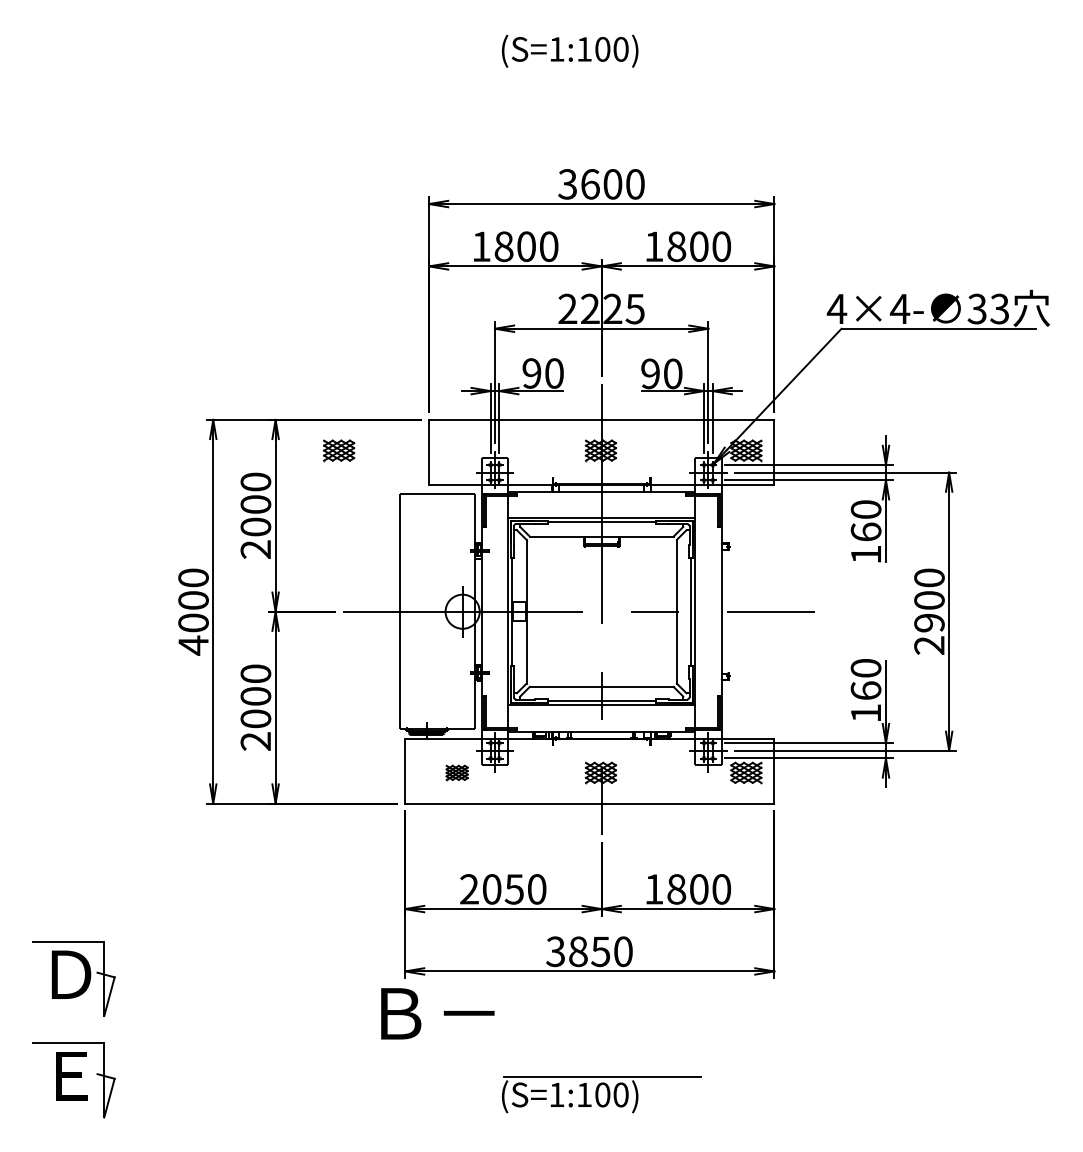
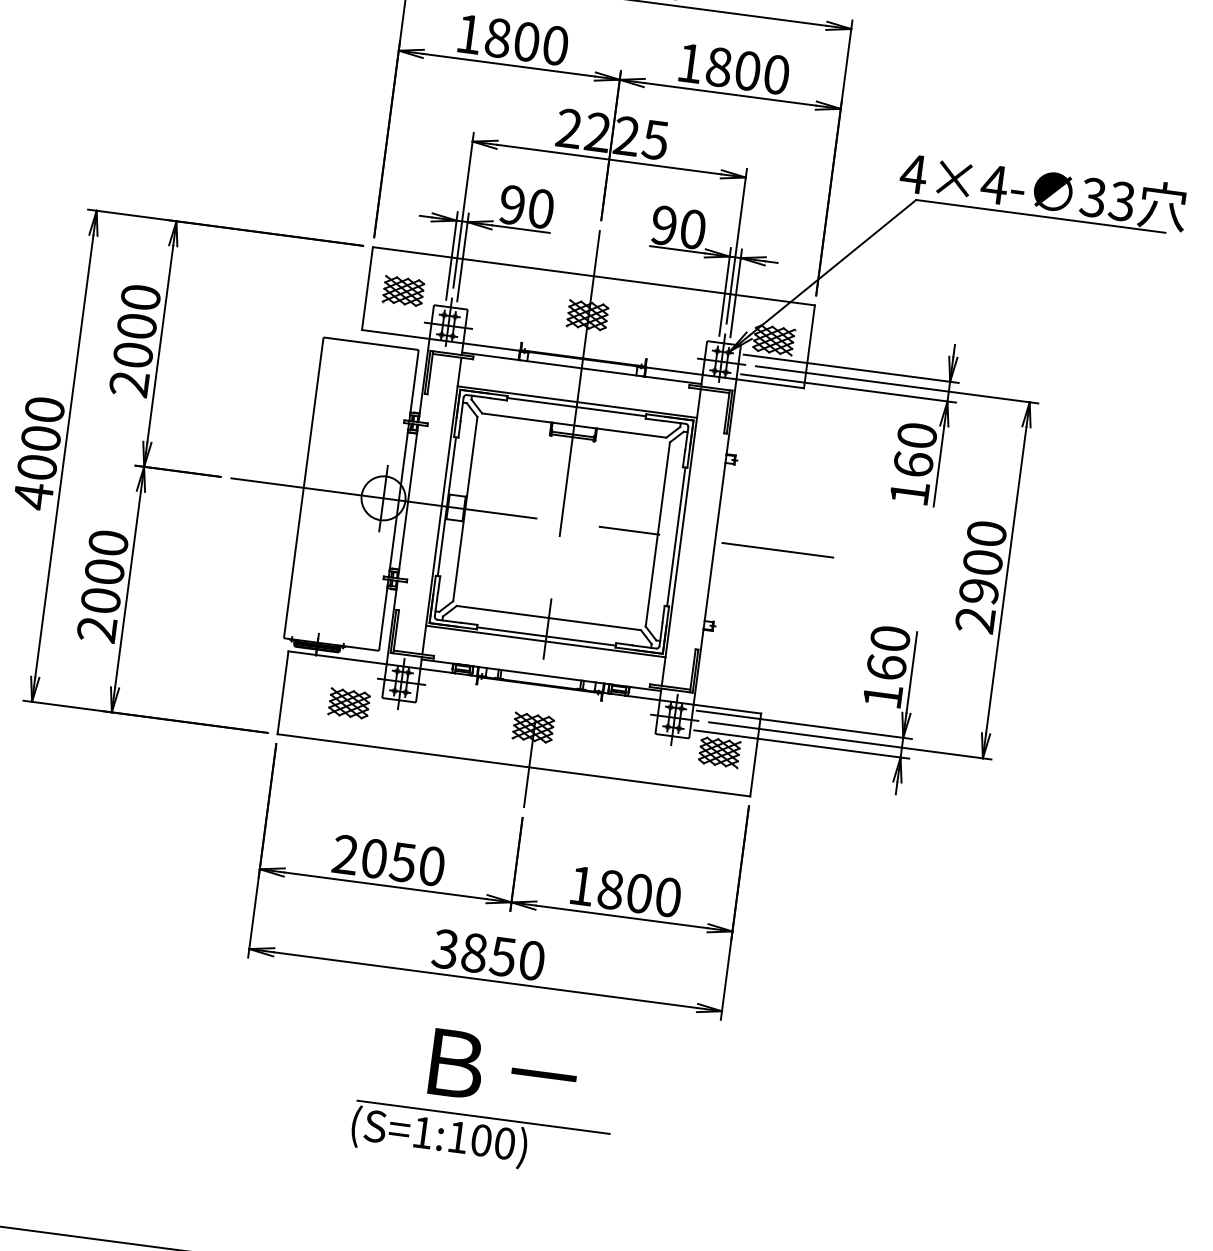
part: (339, 450) -> (404, 291), moved
part: (457, 772) -> (349, 703), size x1.43
text: (437, 1013) -> (503, 1069), moved

